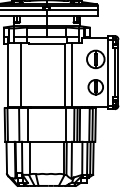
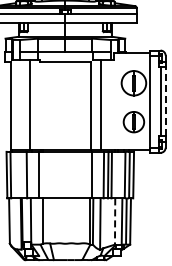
line: (118, 72) -> (165, 101), solid -> dashed
line: (82, 159) -> (115, 222), solid -> dashed

